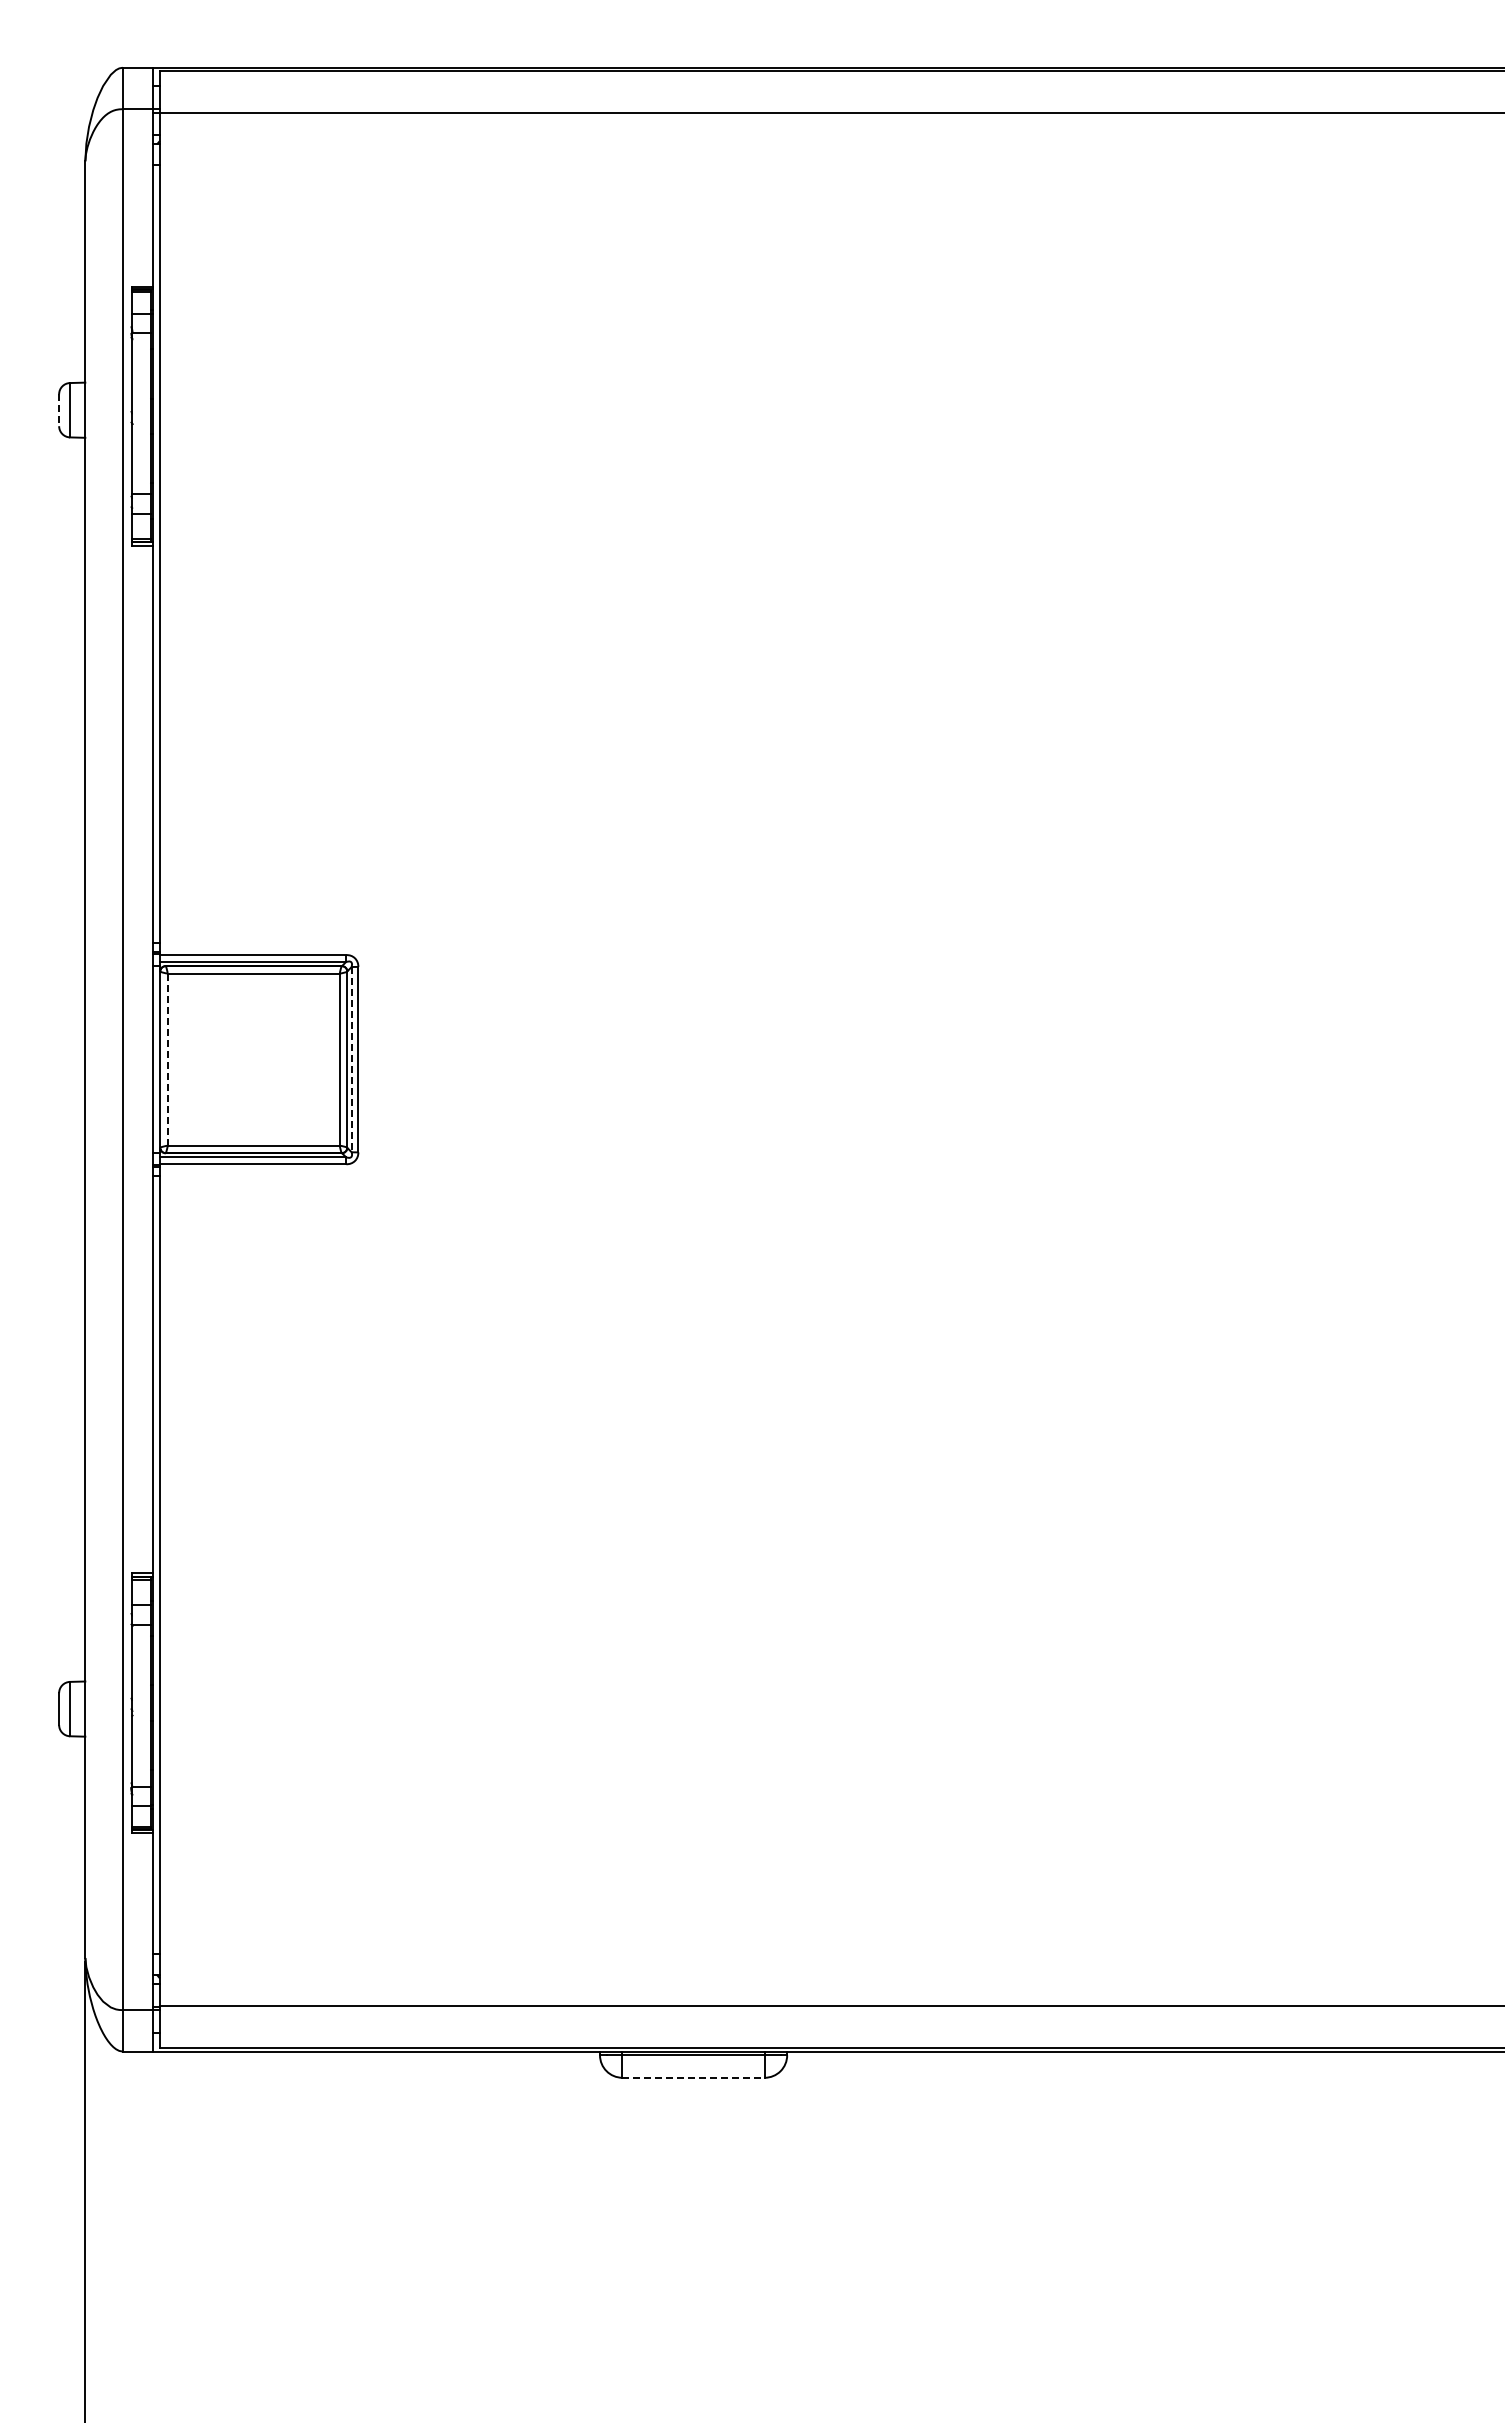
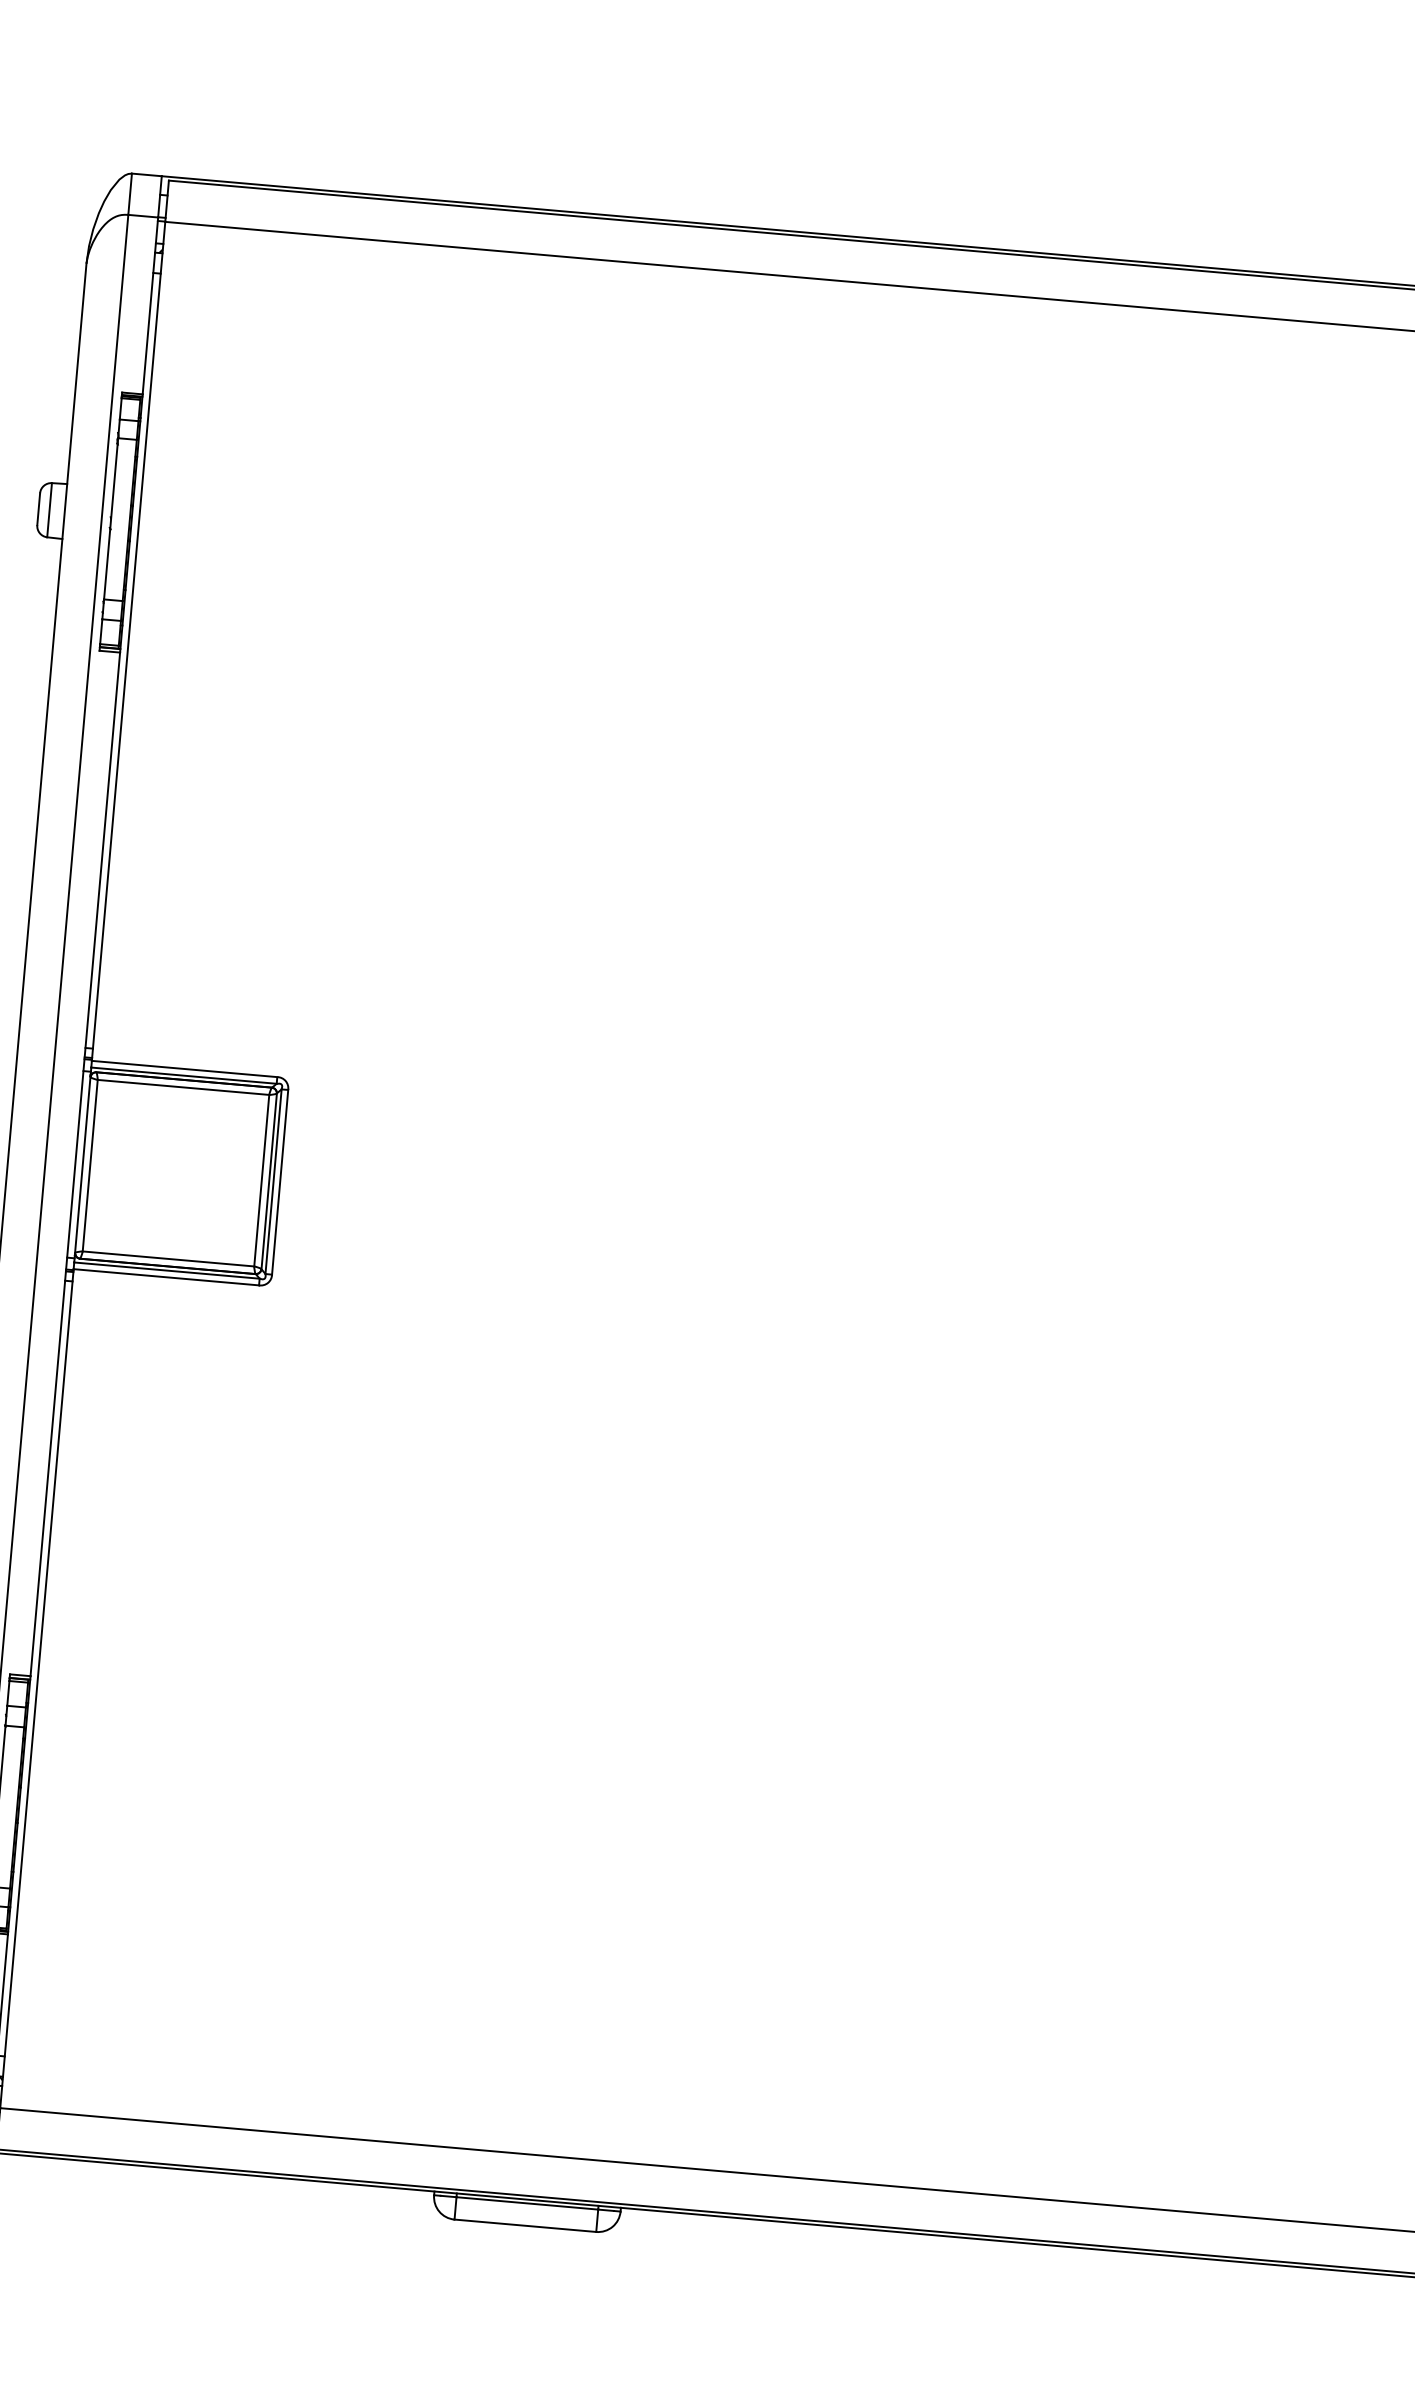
line: (59, 410) -> (39, 509), dashed -> solid
line: (351, 1059) -> (273, 1181), dashed -> solid
line: (167, 1060) -> (89, 1166), dashed -> solid
line: (694, 2077) -> (526, 2225), dashed -> solid

